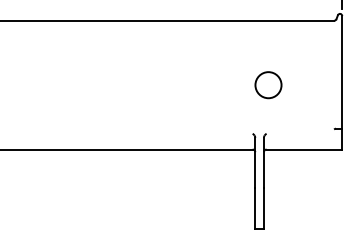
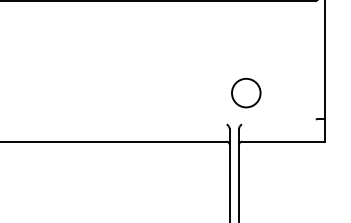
circle: (268, 85) -> (246, 93), moved

